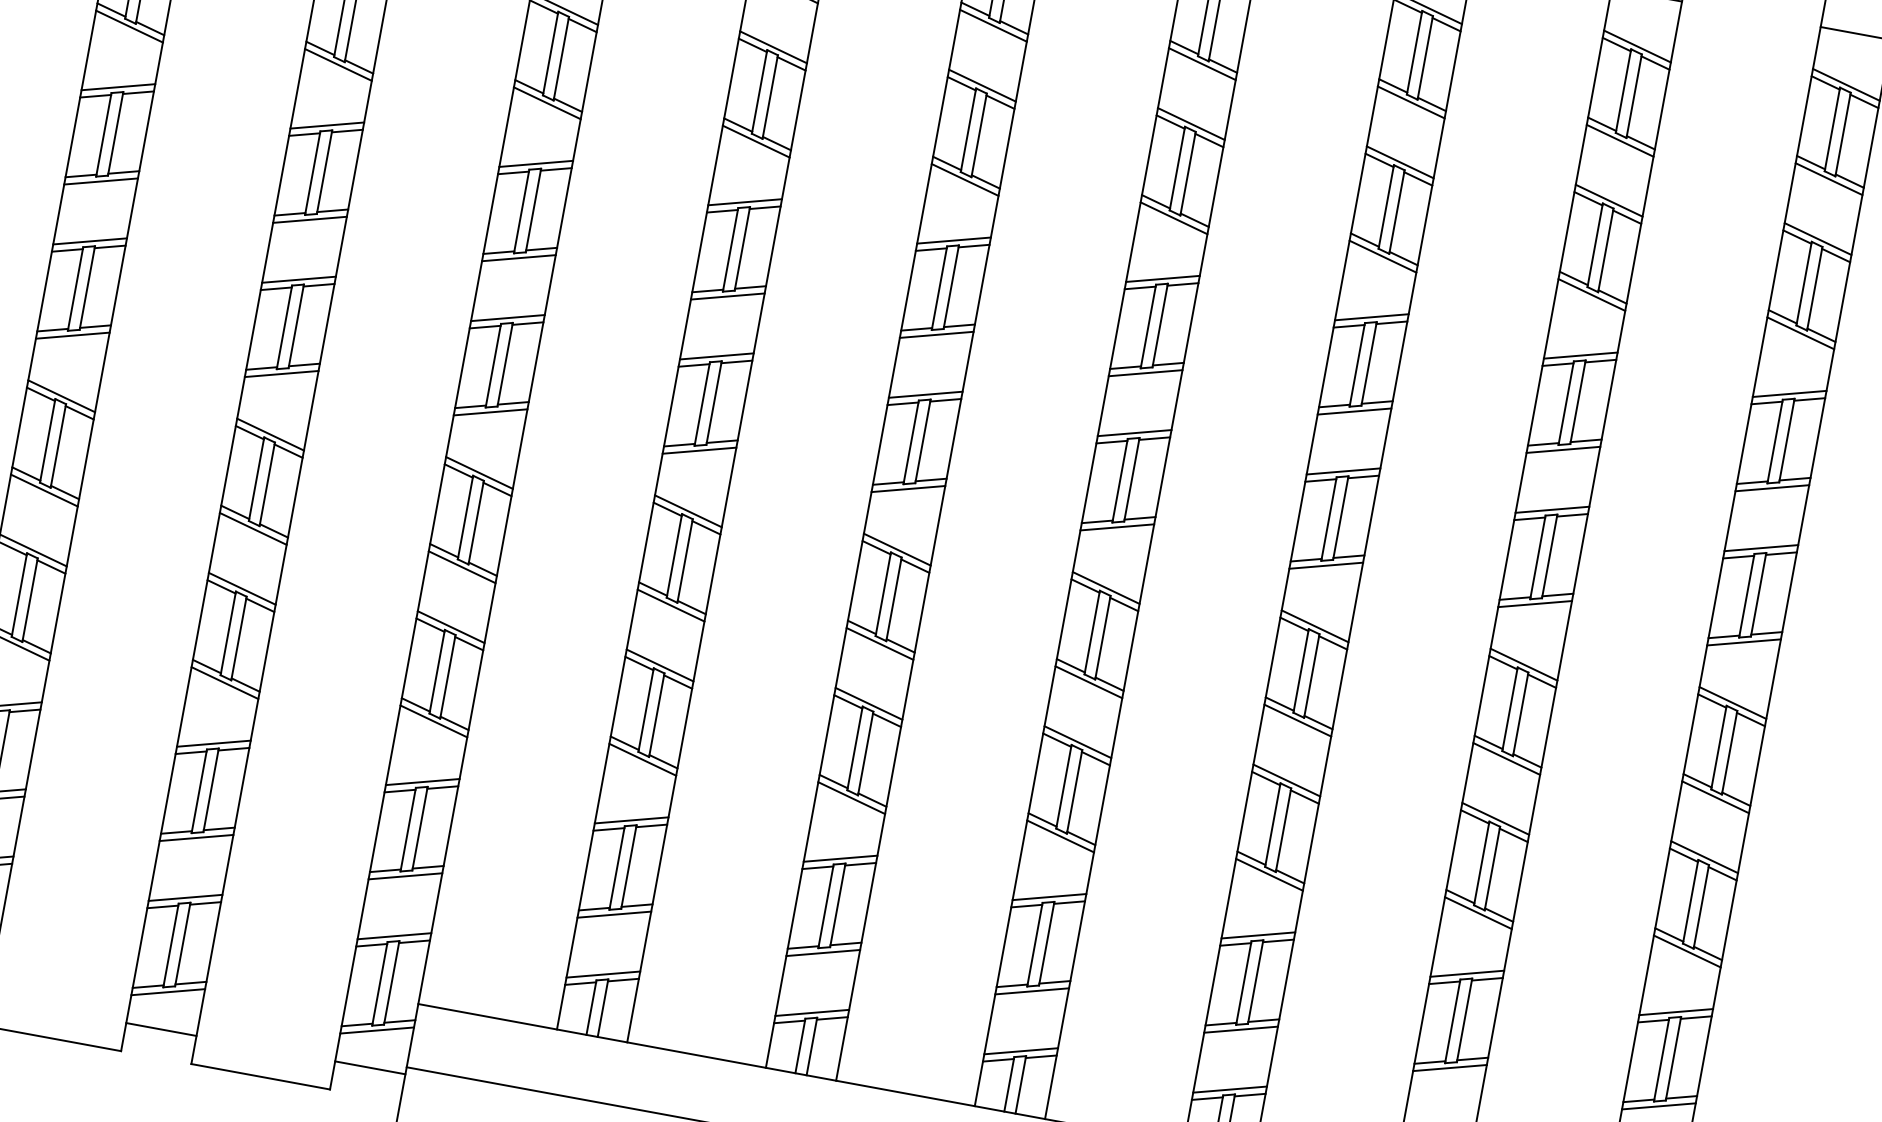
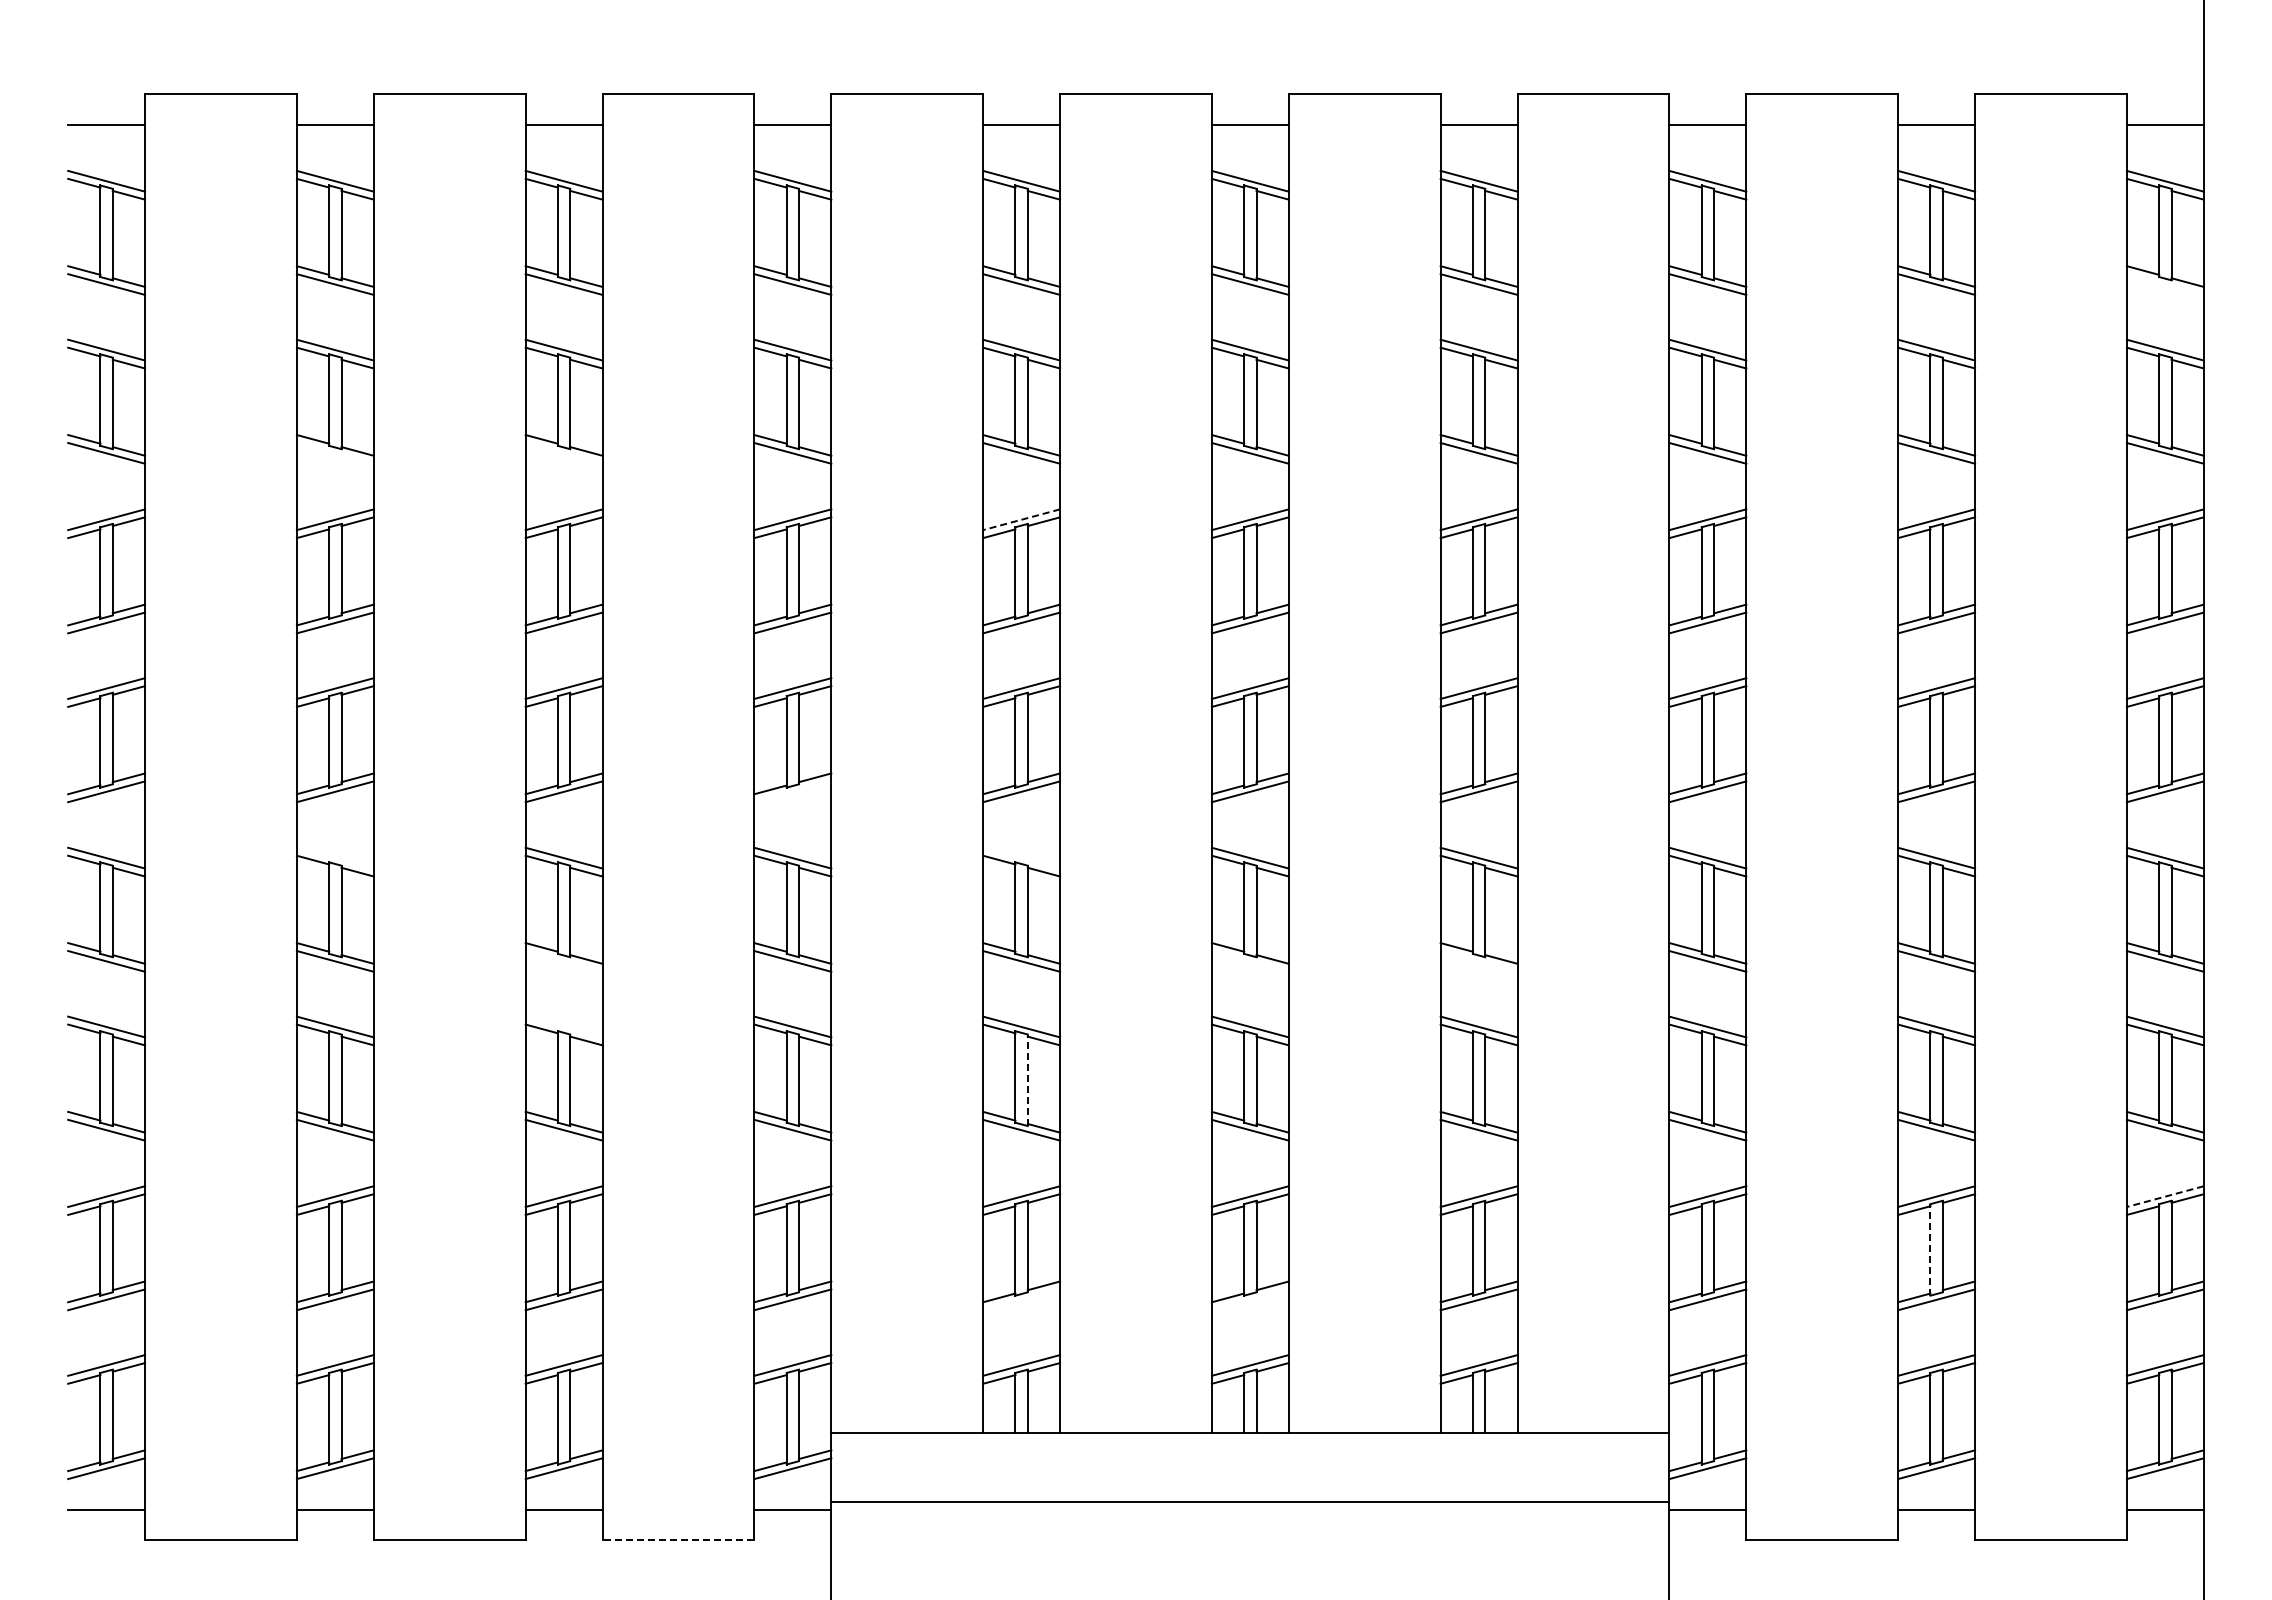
line: (128, 25) -> (334, 452), removed
line: (338, 64) -> (563, 452), removed
line: (1828, 178) -> (2164, 284), removed
line: (745, 201) -> (1021, 519), solid -> dashed
line: (61, 395) -> (334, 857), removed
line: (490, 412) -> (792, 791), removed
line: (688, 510) -> (1021, 857), removed
line: (252, 528) -> (563, 961), removed
line: (241, 588) -> (563, 1026), removed
line: (879, 643) -> (1249, 961), removed
line: (1088, 682) -> (1478, 961), removed
line: (656, 715) -> (1027, 1080), solid -> dashed
line: (614, 914) -> (1021, 1299), removed
line: (822, 952) -> (1249, 1299), removed
line: (1676, 1012) -> (2165, 1196), solid -> dashed
line: (1452, 1021) -> (1930, 1249), solid -> dashed
line: (260, 1076) -> (678, 1540), solid -> dashed

